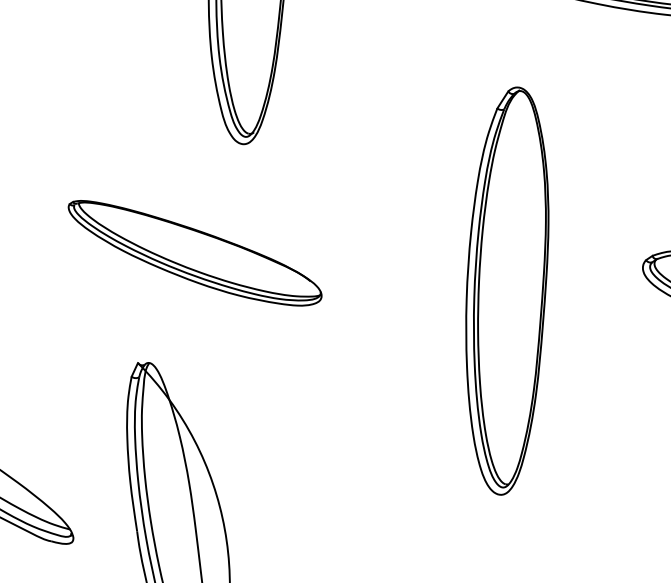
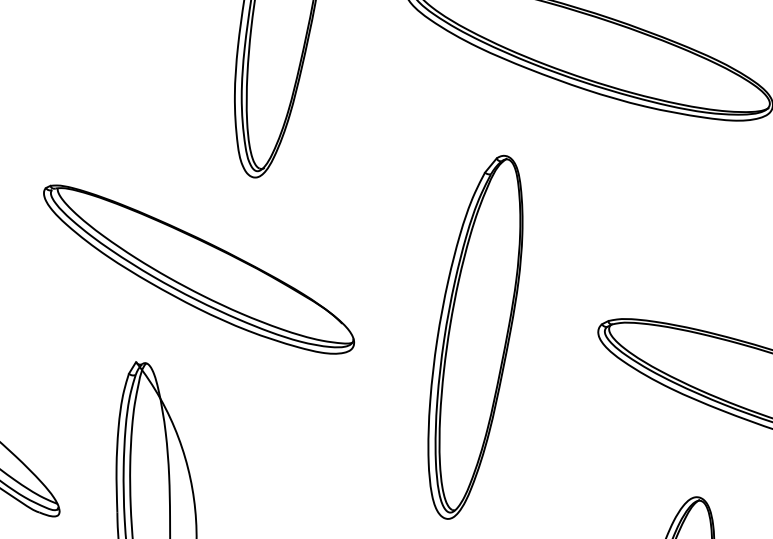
part: (195, 252) -> (199, 269), size x1.43

